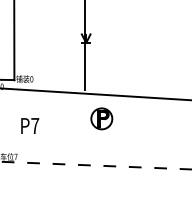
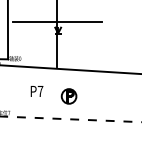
line: (83, 27) -> (56, 22), added
part: (100, 118) -> (68, 96), moved
text: (29, 126) -> (36, 91), moved

